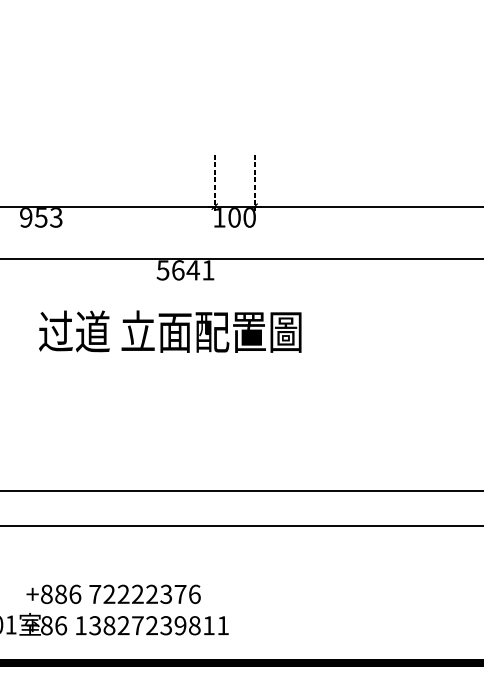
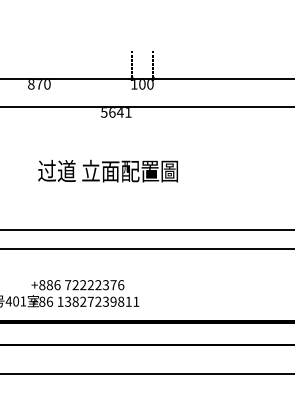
text: (41, 217) -> (39, 84), 953 -> 870
text: (169, 330) -> (107, 170), moved

